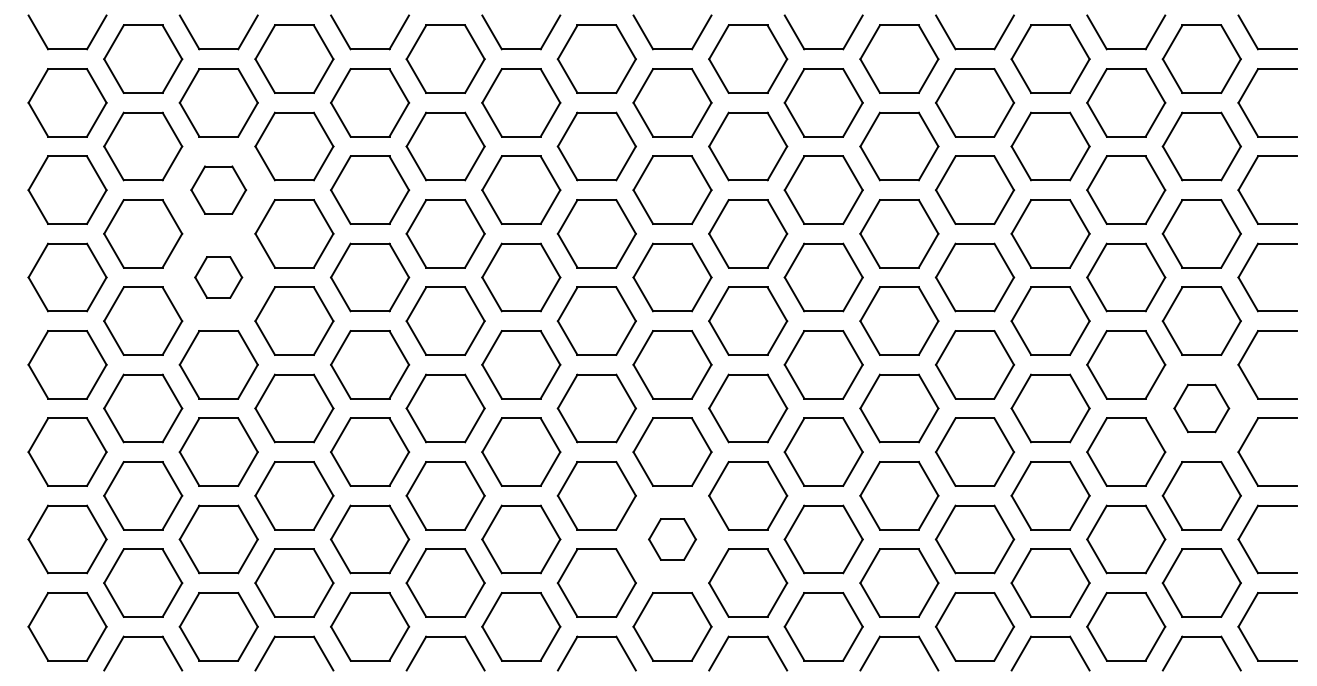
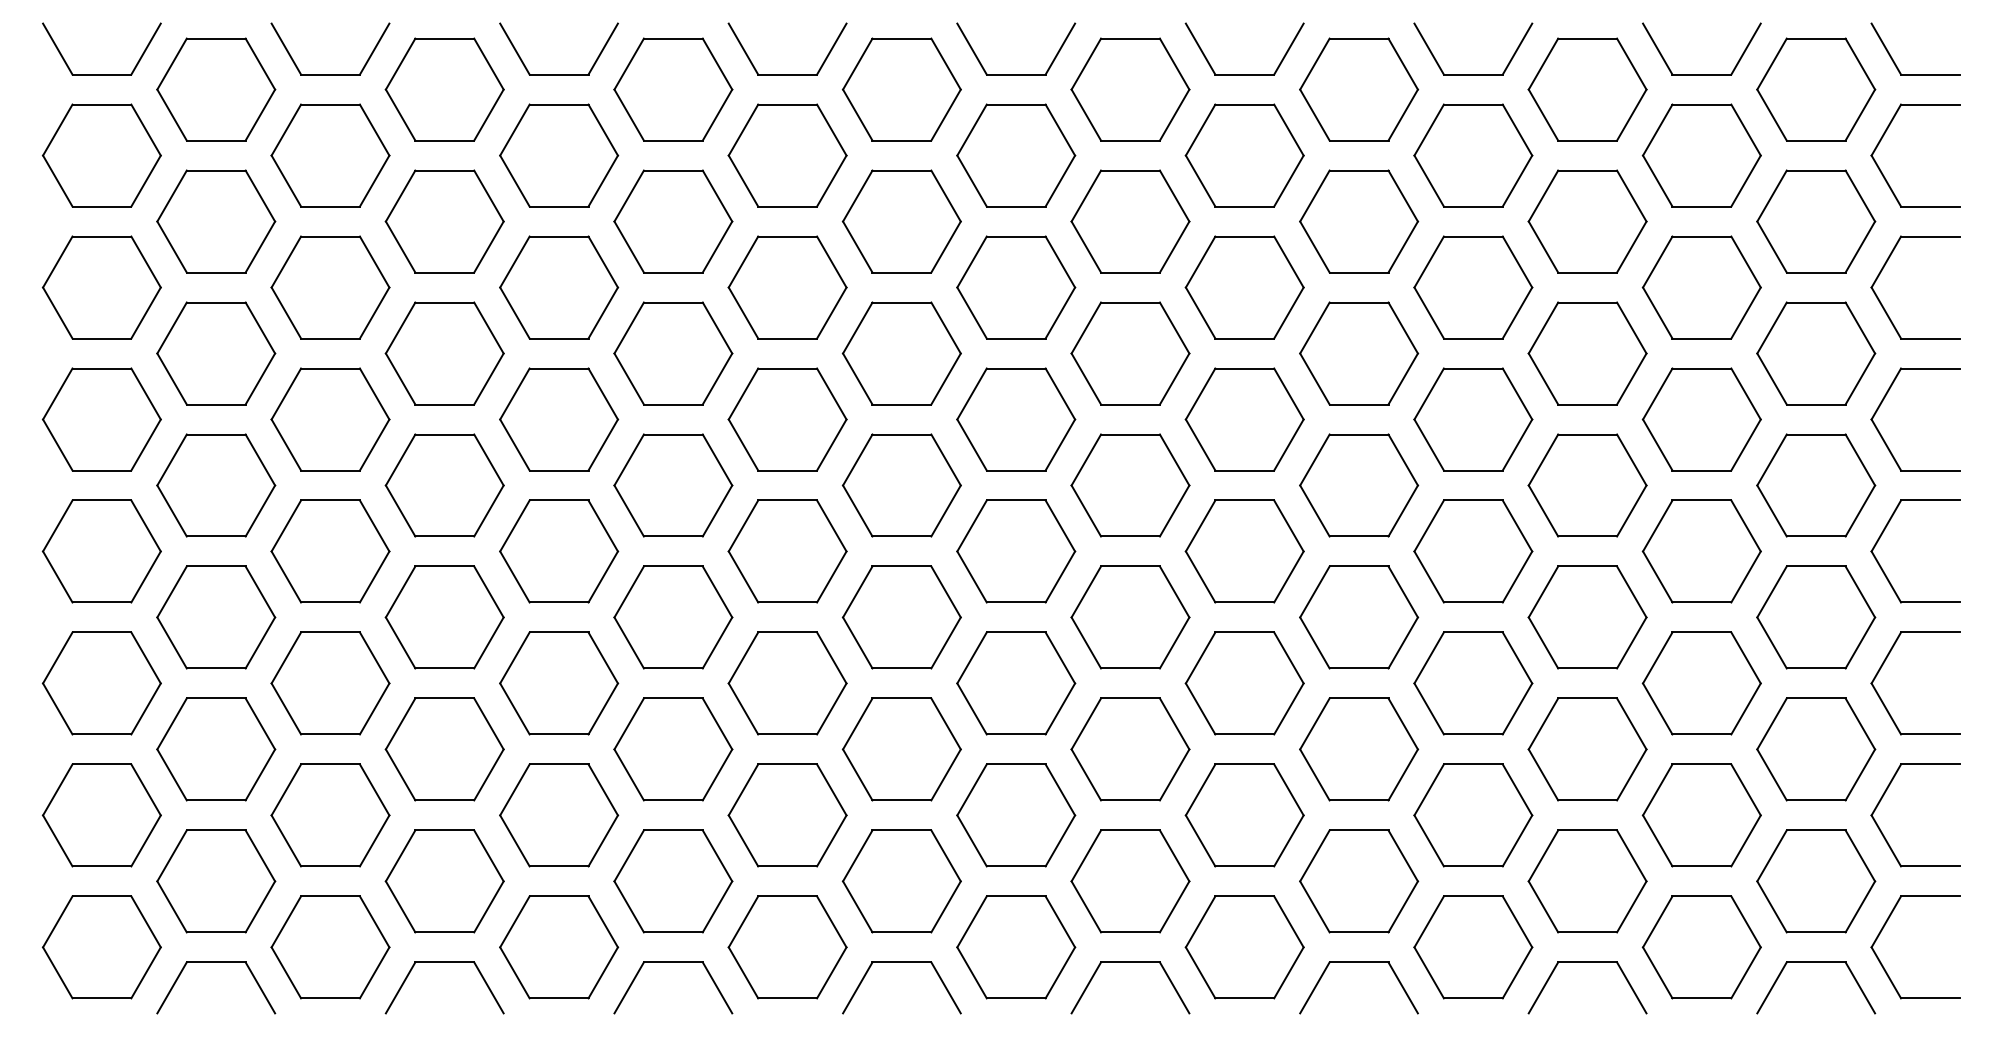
part: (218, 189) -> (330, 286), size x1.43
part: (218, 277) -> (330, 419), size x1.67
part: (1201, 408) -> (1815, 617), size x1.43
part: (672, 539) -> (1016, 815), size x1.67

